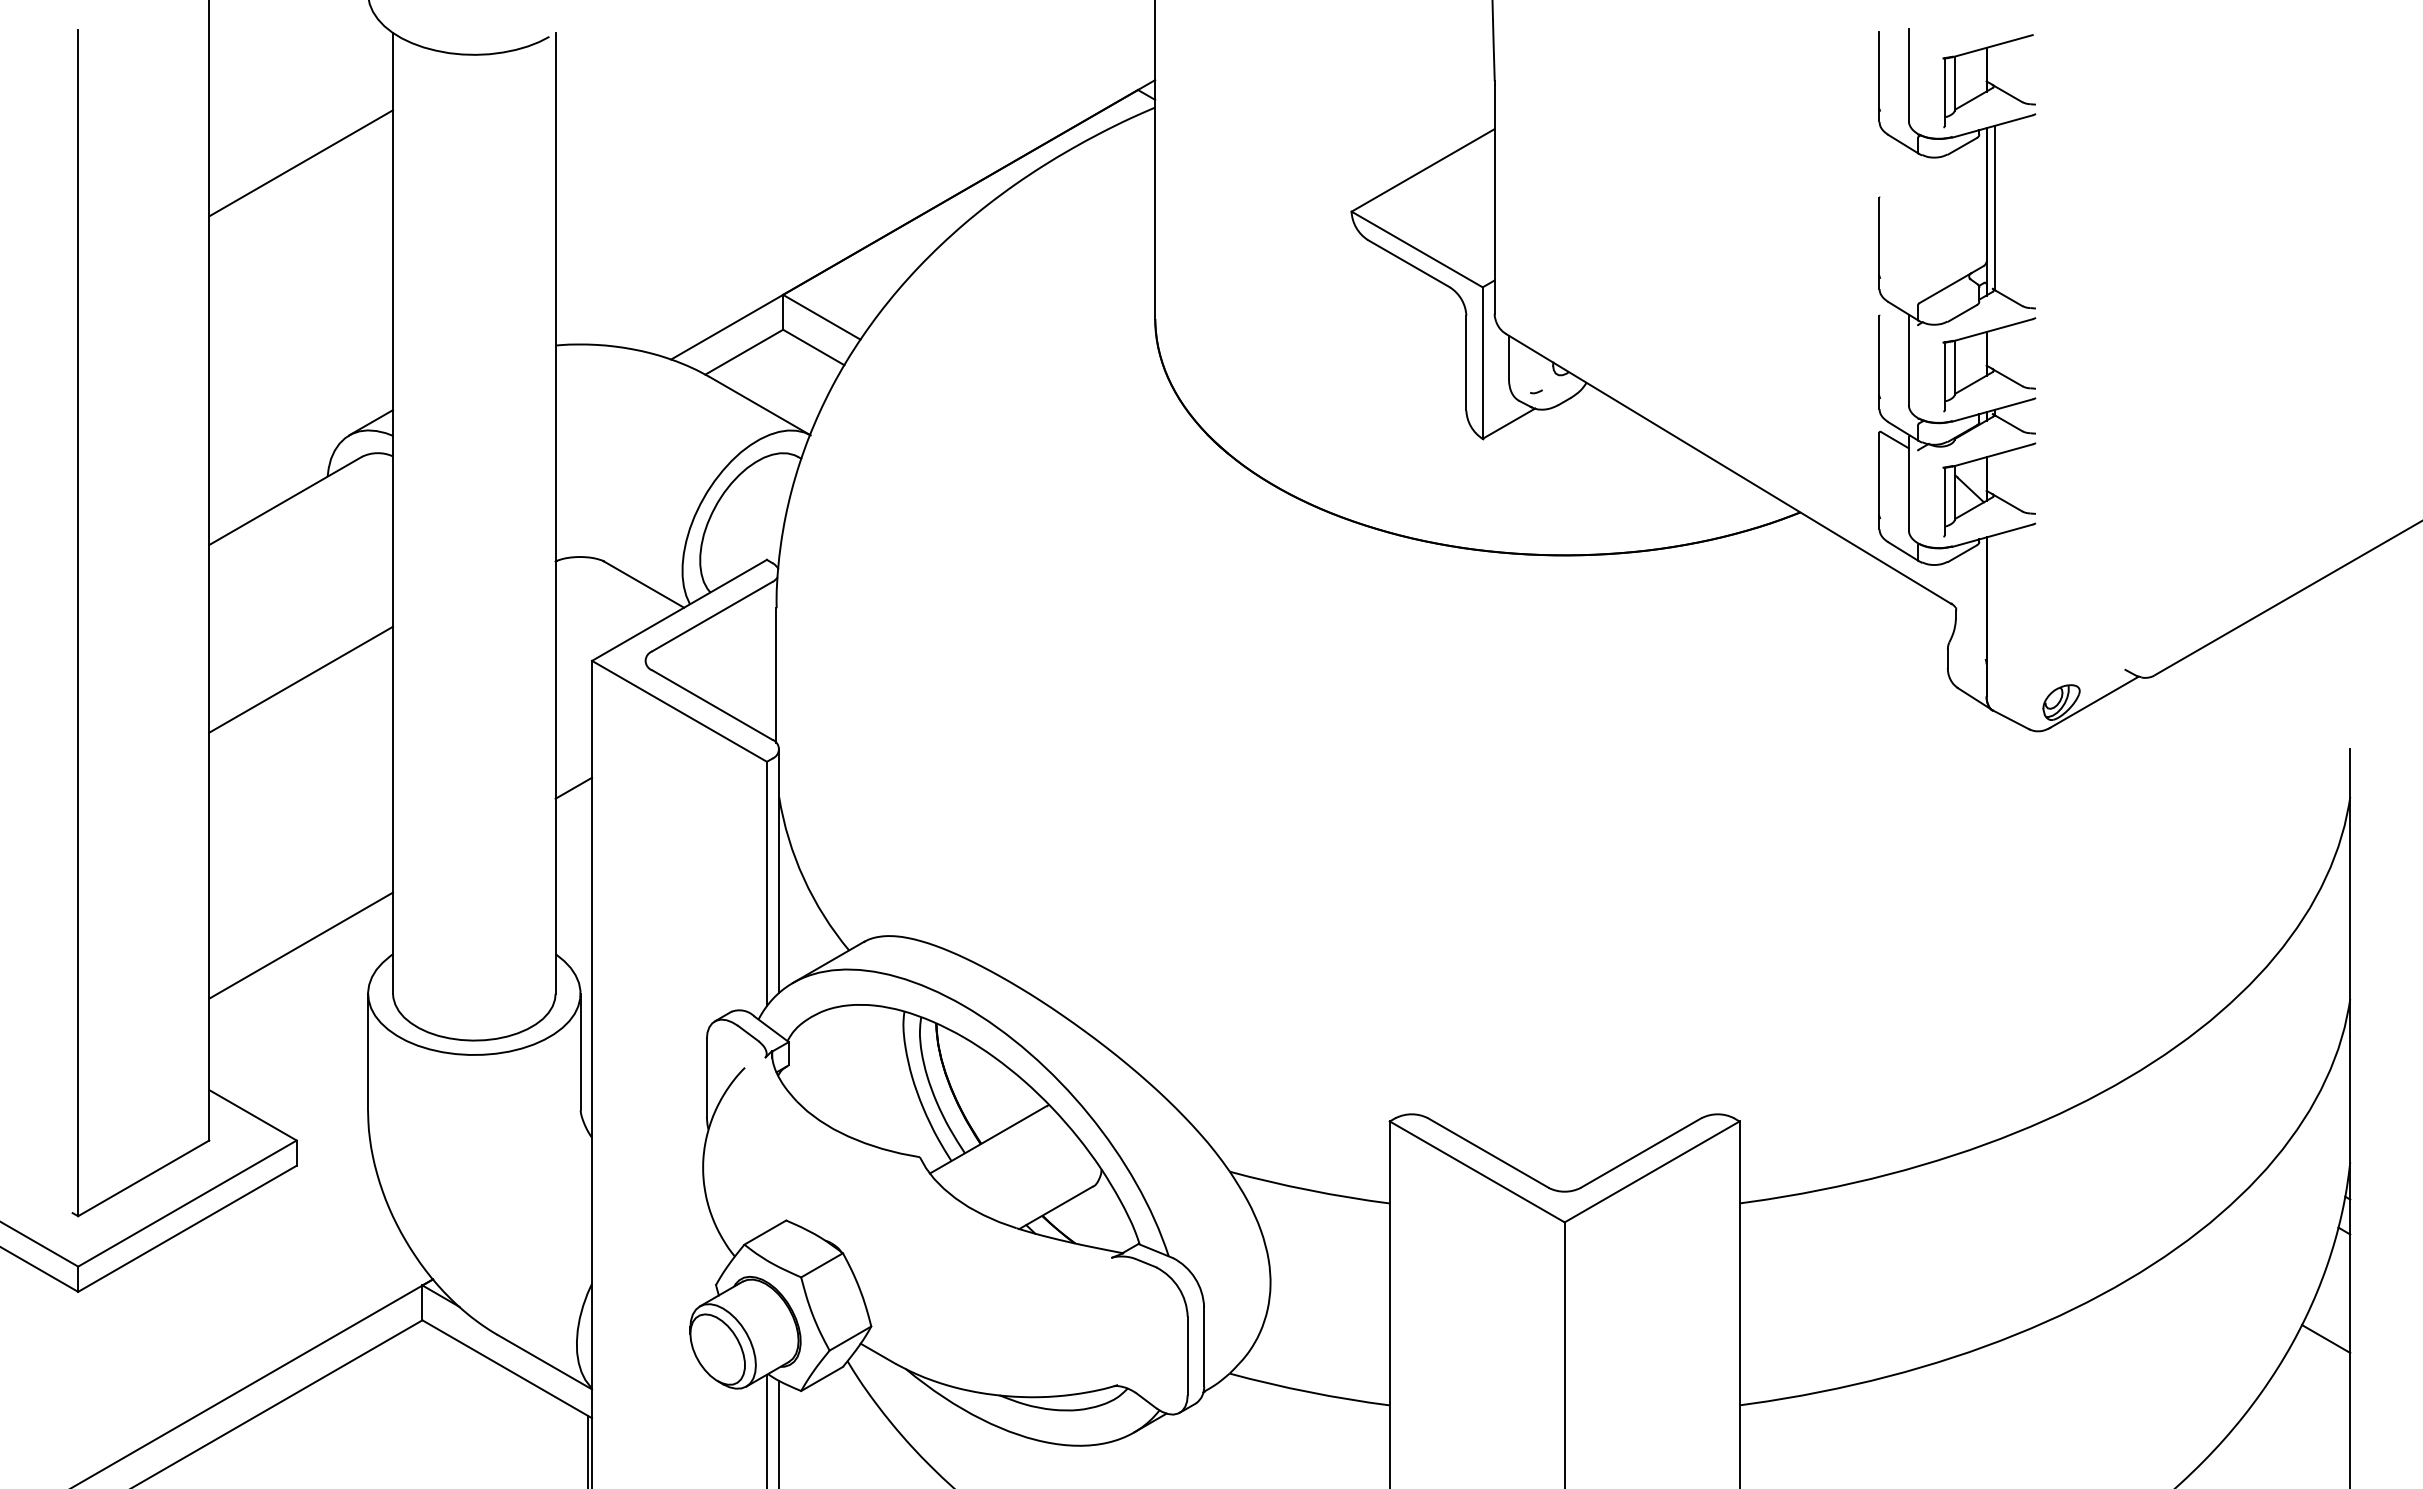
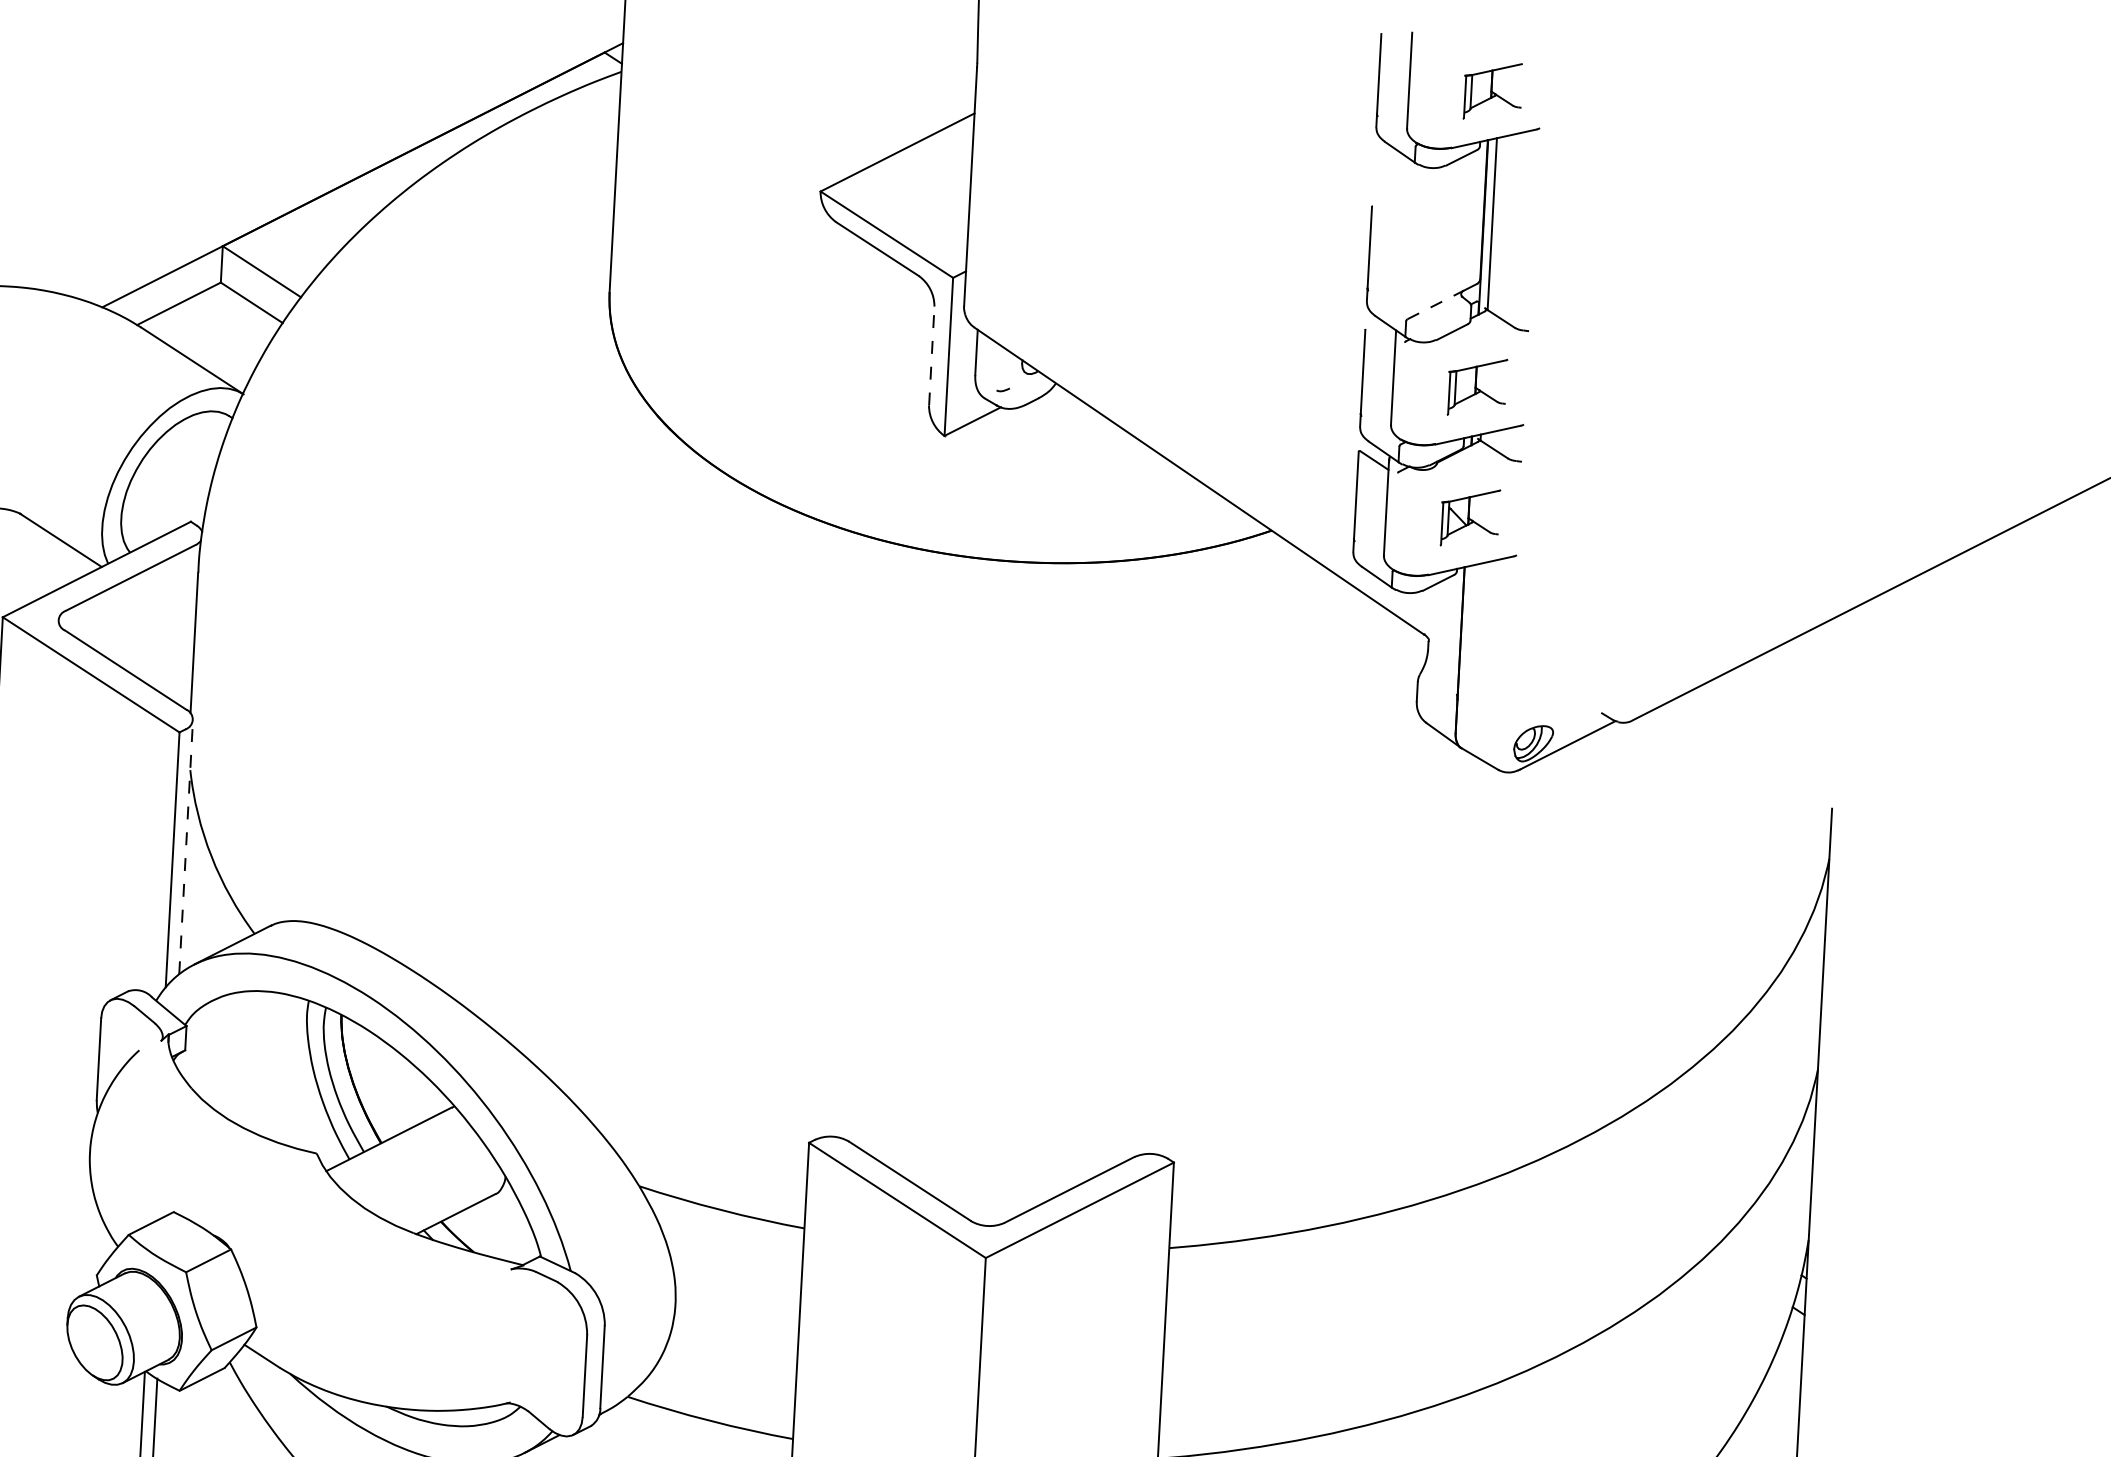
part: (1988, 81) -> (1492, 91), size x0.6
line: (1945, 287) -> (1435, 304), solid -> dashed
line: (1466, 362) -> (931, 355), solid -> dashed
part: (1989, 364) -> (1477, 387), size x0.6
part: (1989, 489) -> (1470, 517), size x0.6
line: (779, 871) -> (186, 847), solid -> dashed
line: (2325, 1338) -> (1772, 1422), removed

